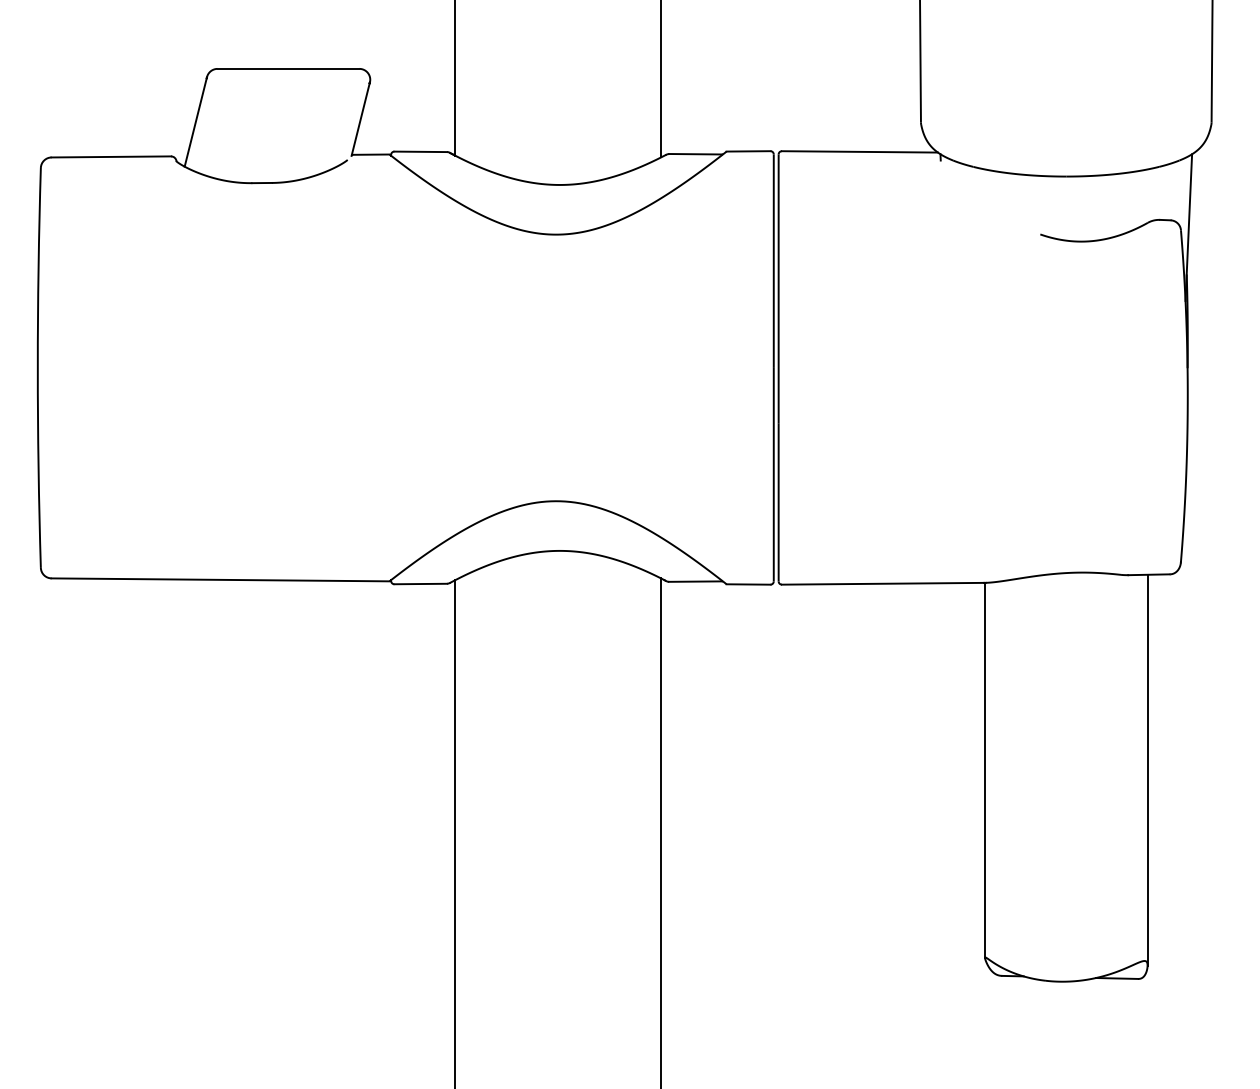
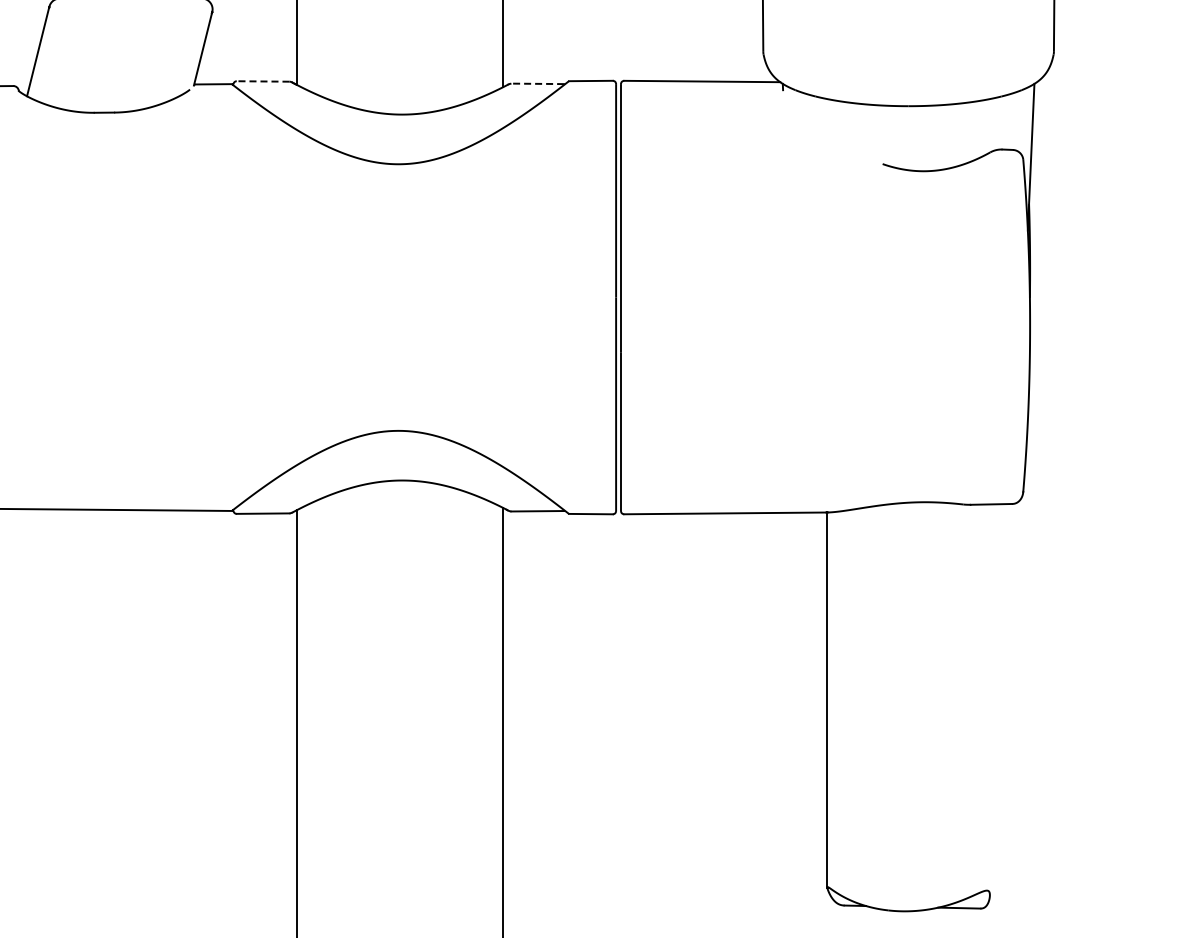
line: (420, 151) -> (262, 81), solid -> dashed
line: (694, 154) -> (536, 84), solid -> dashed
line: (1147, 769) -> (989, 699), removed

